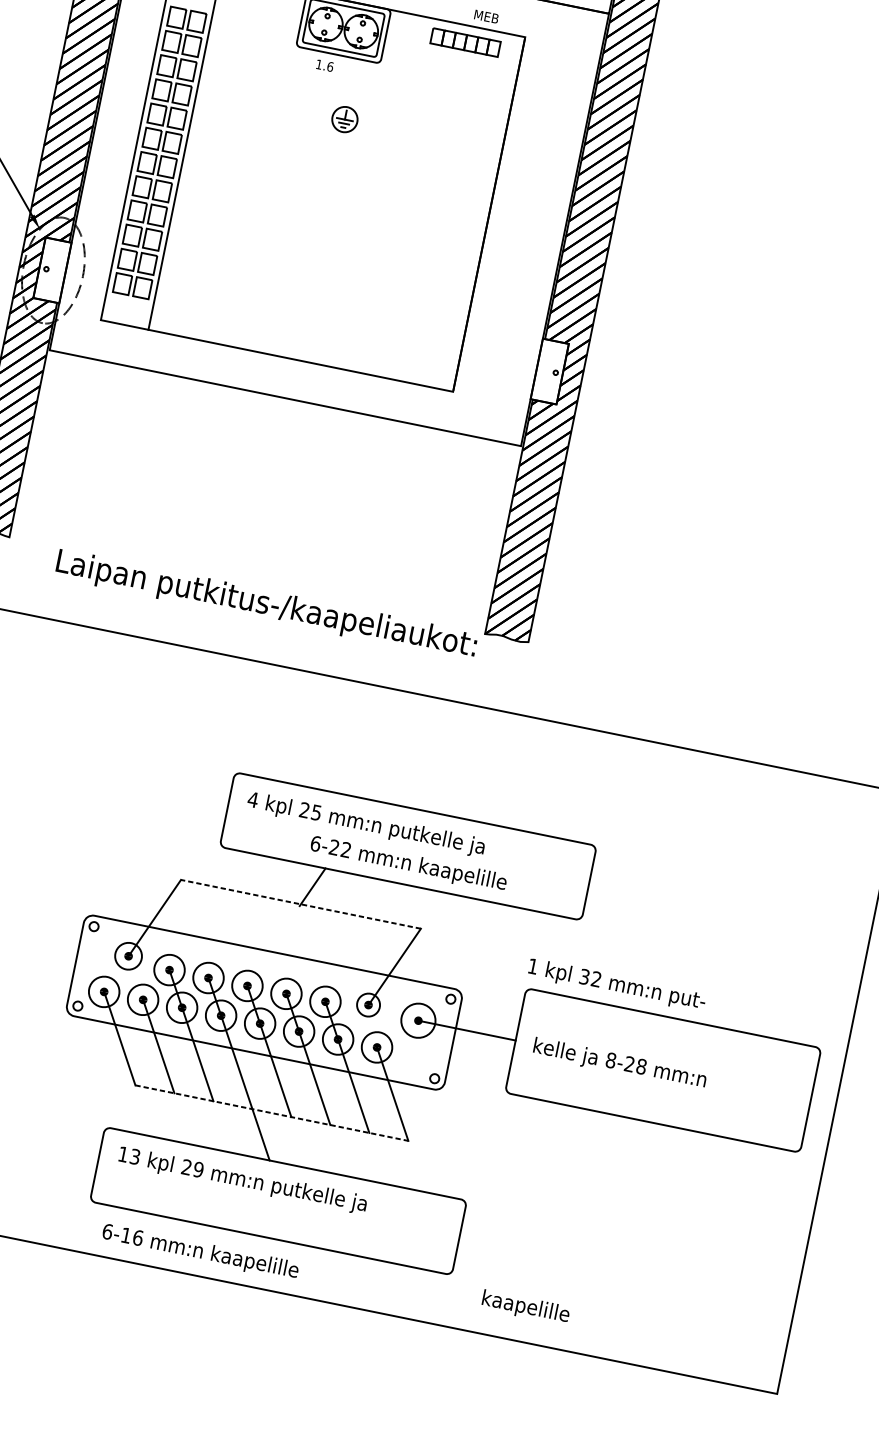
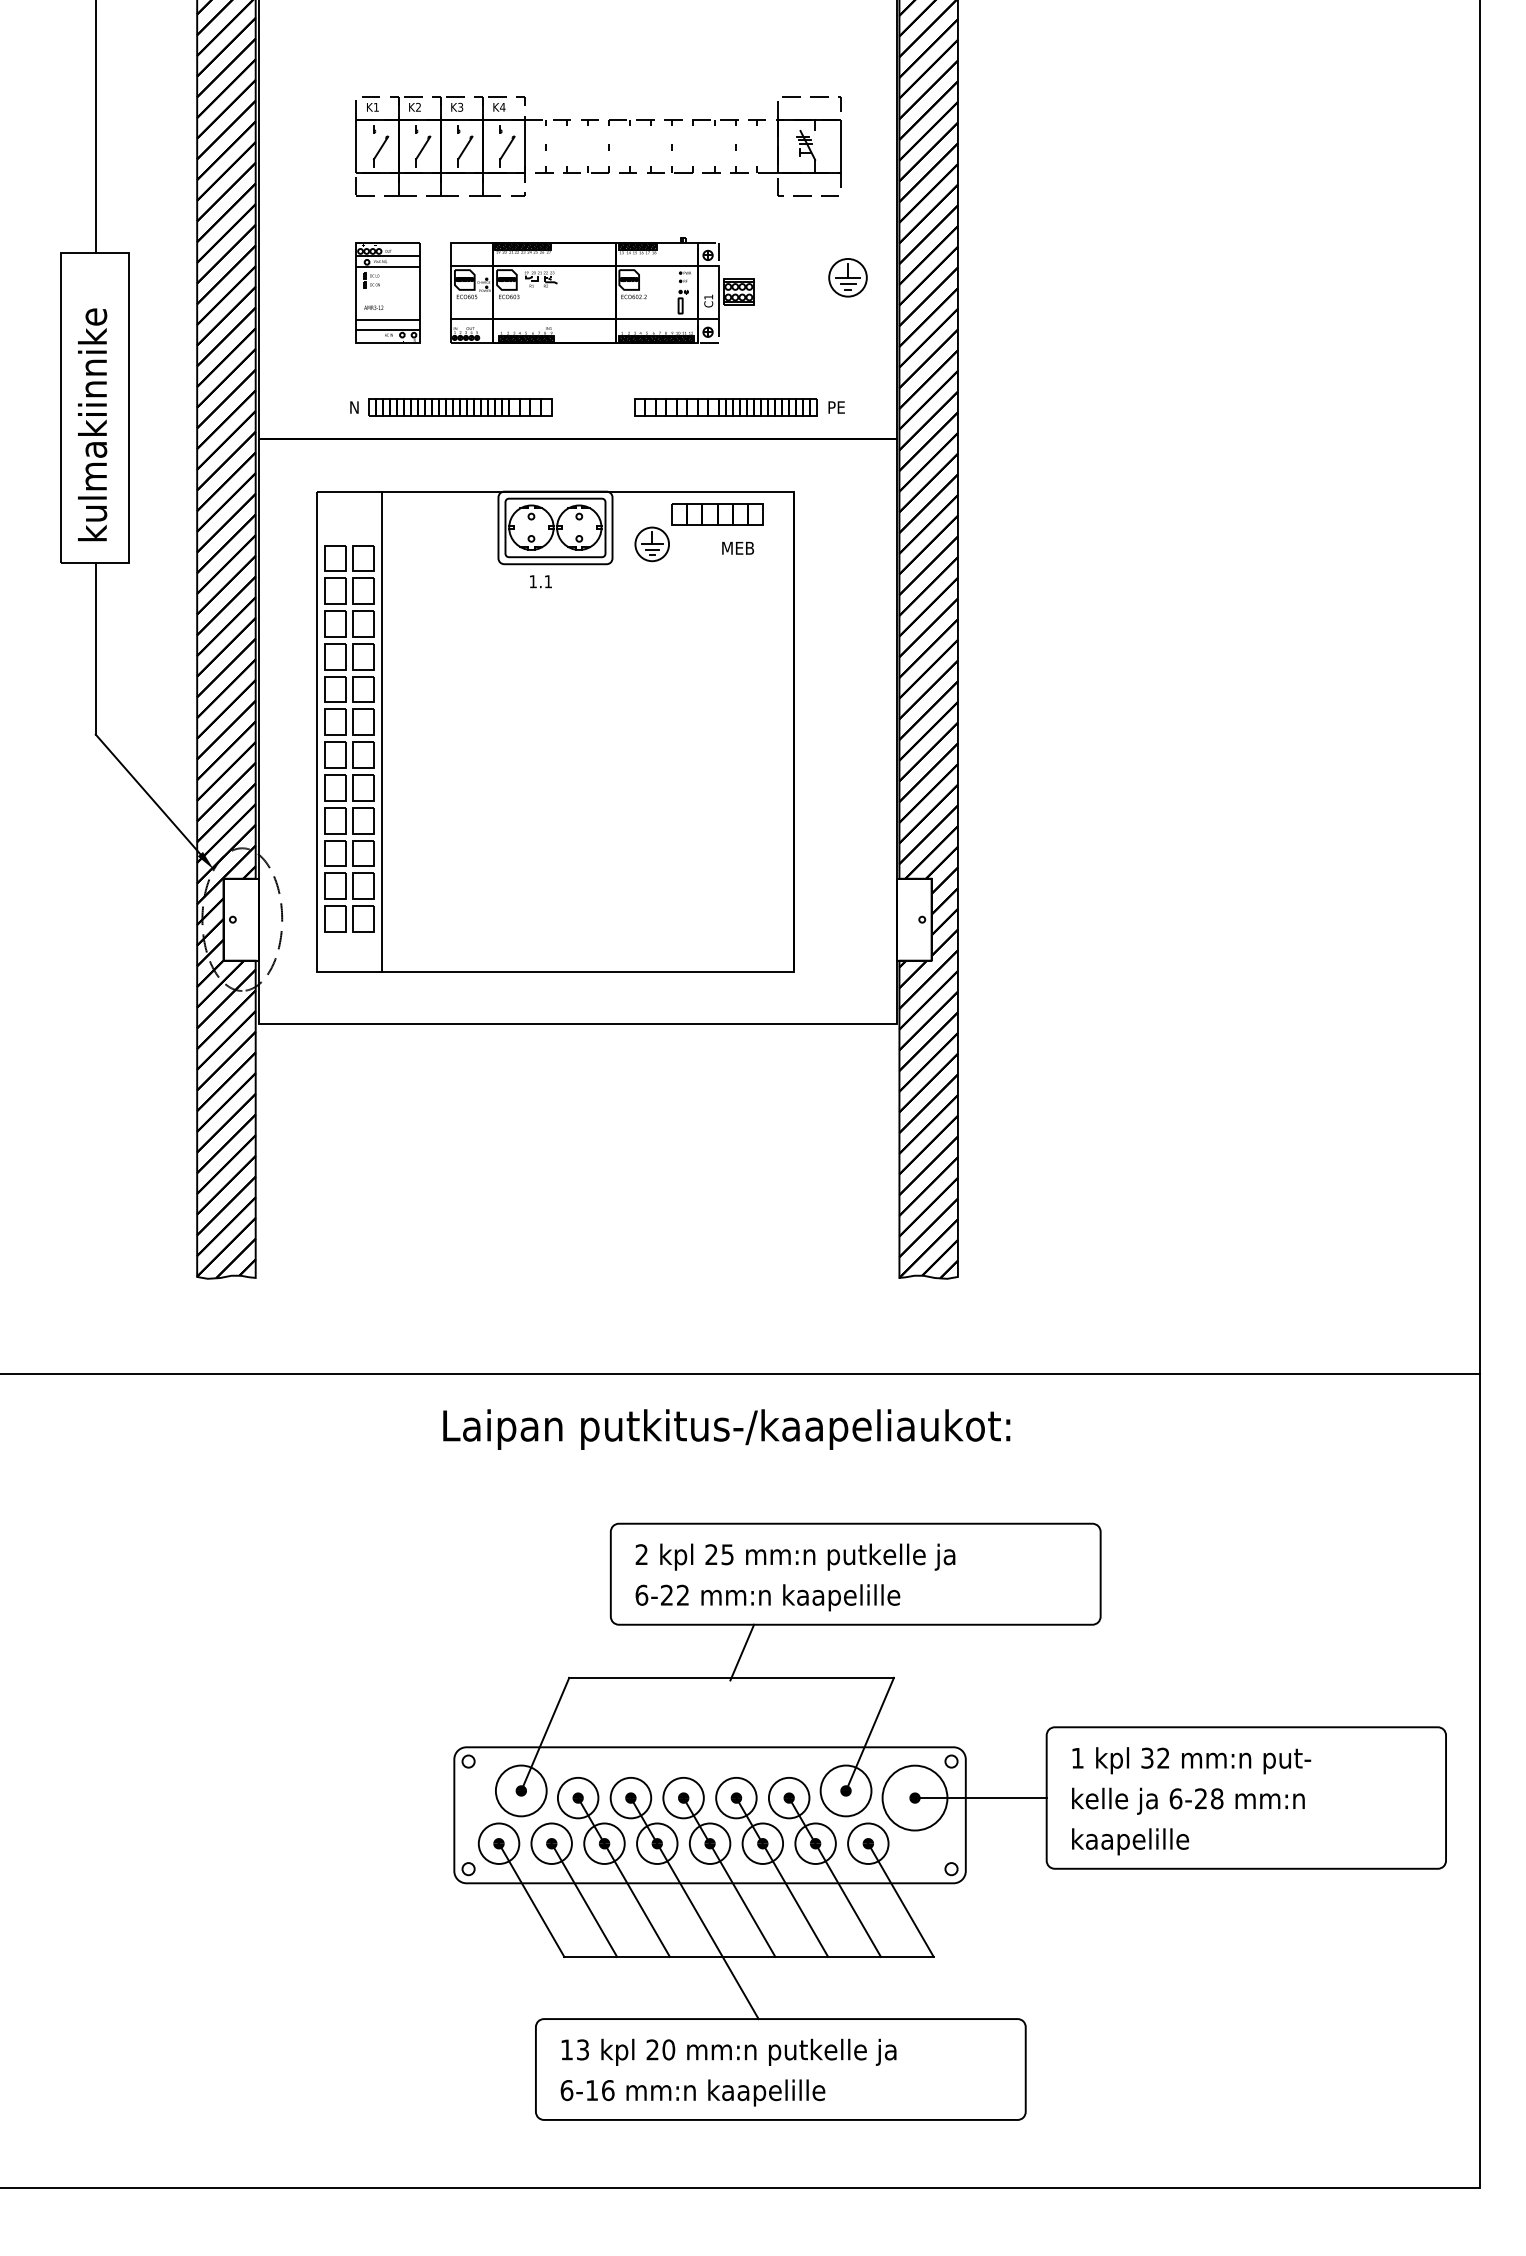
text: (486, 16) -> (738, 548), moved
text: (330, 66) -> (548, 581), 1.6 -> 1.1
part: (344, 119) -> (651, 544), moved
text: (266, 605) -> (726, 1429), moved
text: (252, 799) -> (641, 1554), 4 -> 2
text: (408, 864) -> (767, 1597), moved
line: (300, 904) -> (731, 1677), dashed -> solid
circle: (128, 955) -> (520, 1790), size x1.43
text: (616, 985) -> (1191, 1760), moved
circle: (368, 1004) -> (845, 1790), size x1.67
circle: (418, 1020) -> (914, 1797), size x1.43
text: (610, 1060) -> (1175, 1798), 8-28 -> 6-28
line: (272, 1112) -> (749, 1956), dashed -> solid
text: (198, 1169) -> (668, 2049), 29 -> 20
text: (200, 1252) -> (692, 2092), moved
text: (525, 1307) -> (1130, 1841), moved

